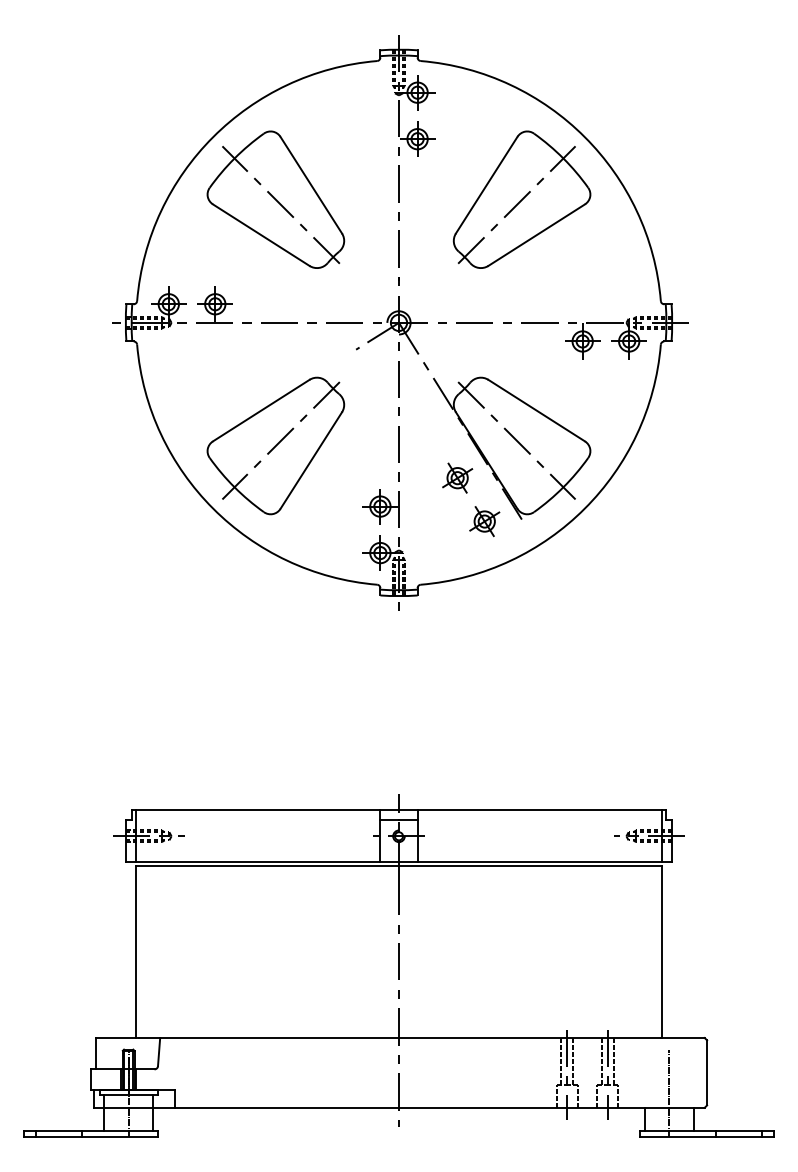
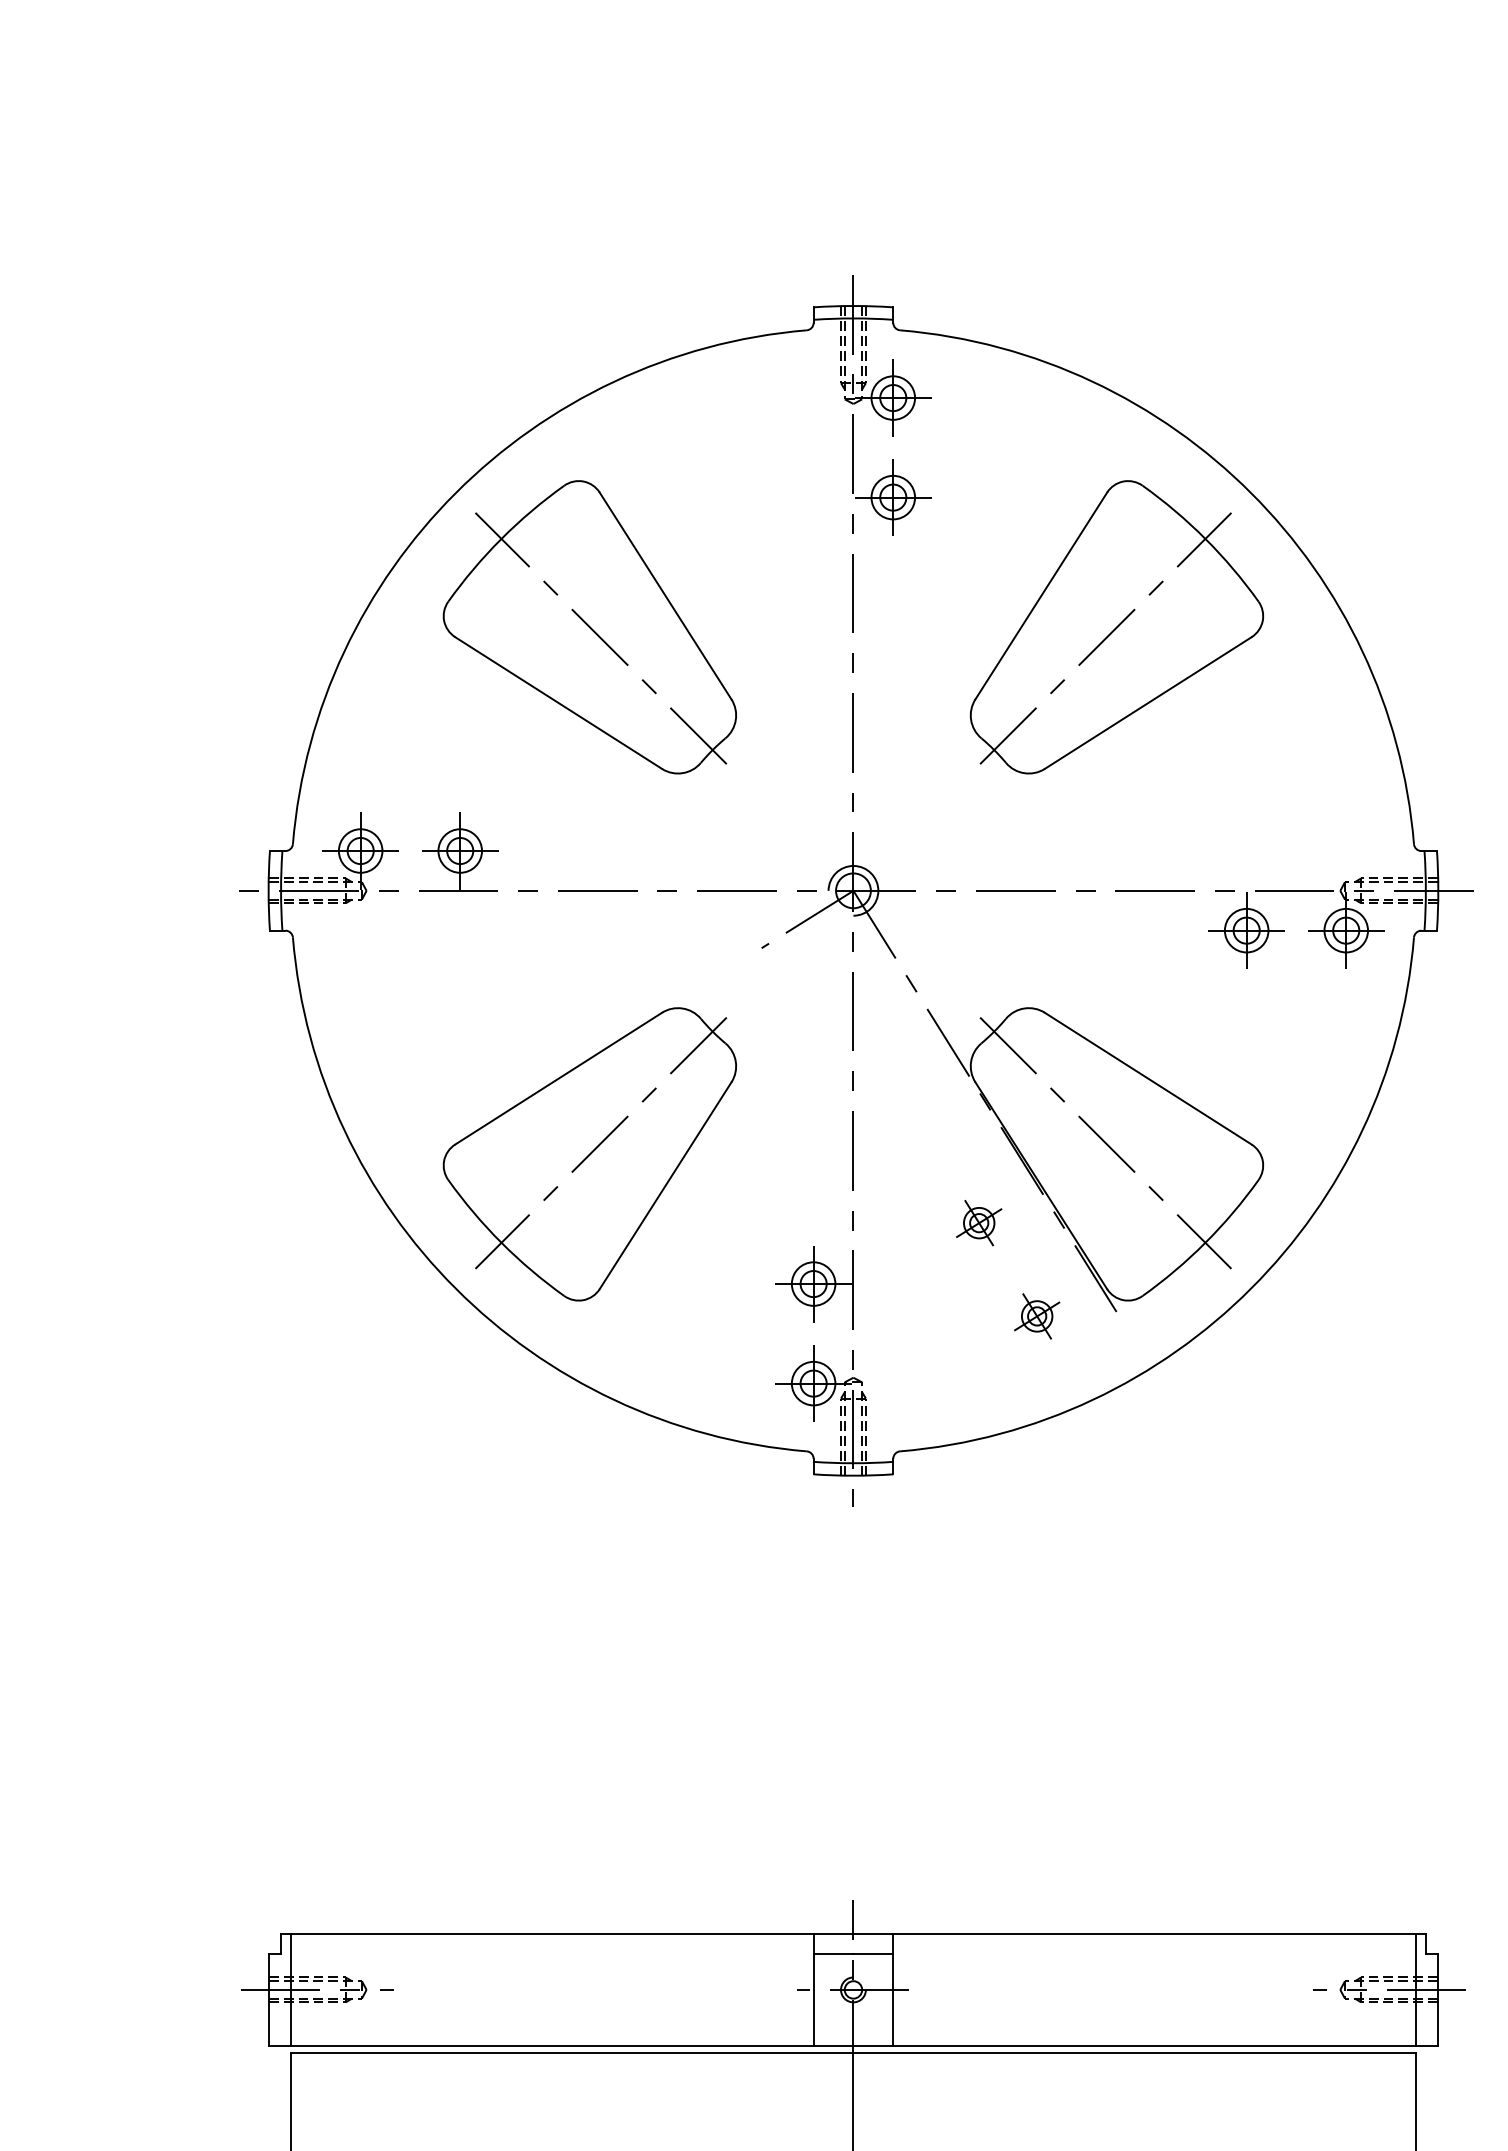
part: (457, 477) -> (978, 1221), size x0.7
part: (484, 521) -> (1036, 1316), size x0.7

